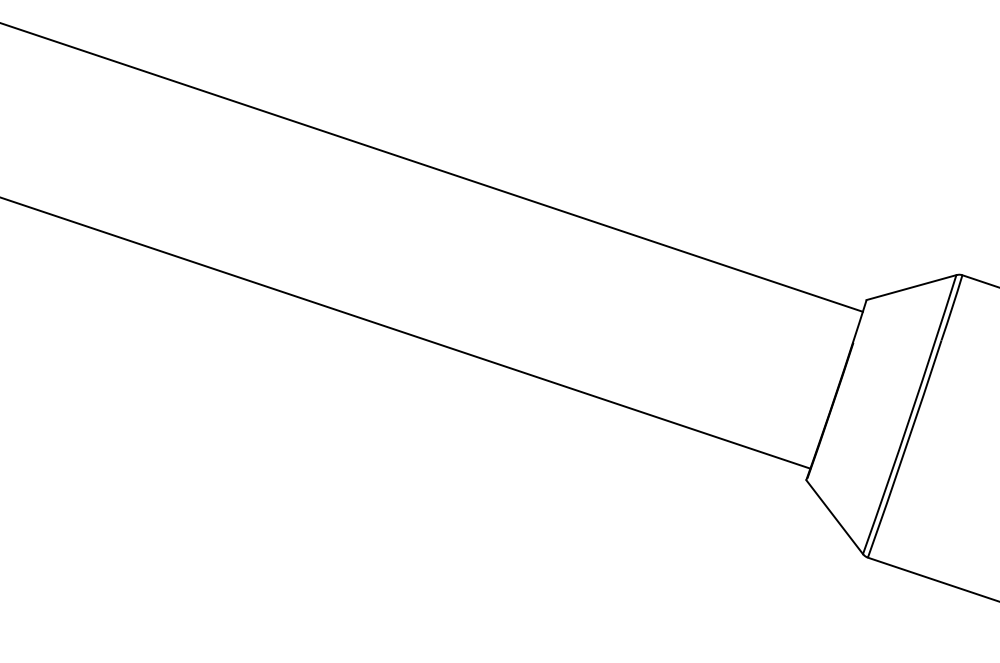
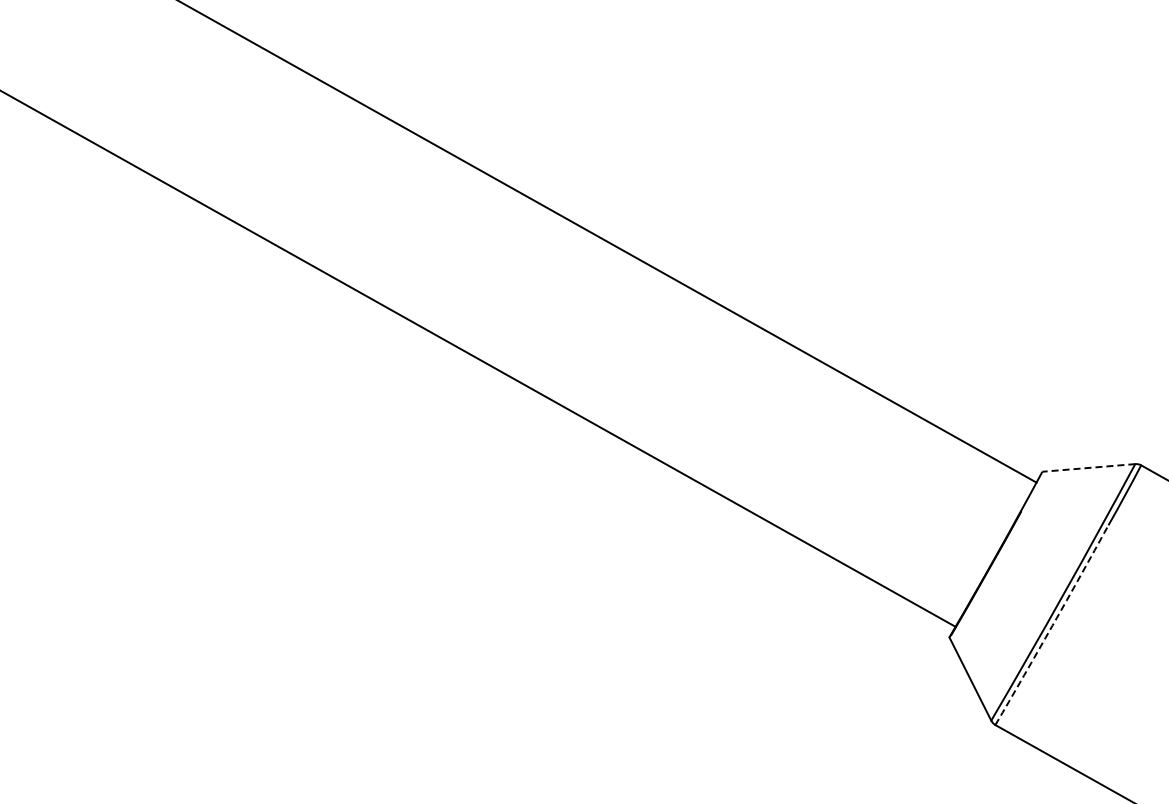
line: (911, 287) -> (1088, 467), solid -> dashed
arc: (905, 449) -> (1052, 625), solid -> dashed

